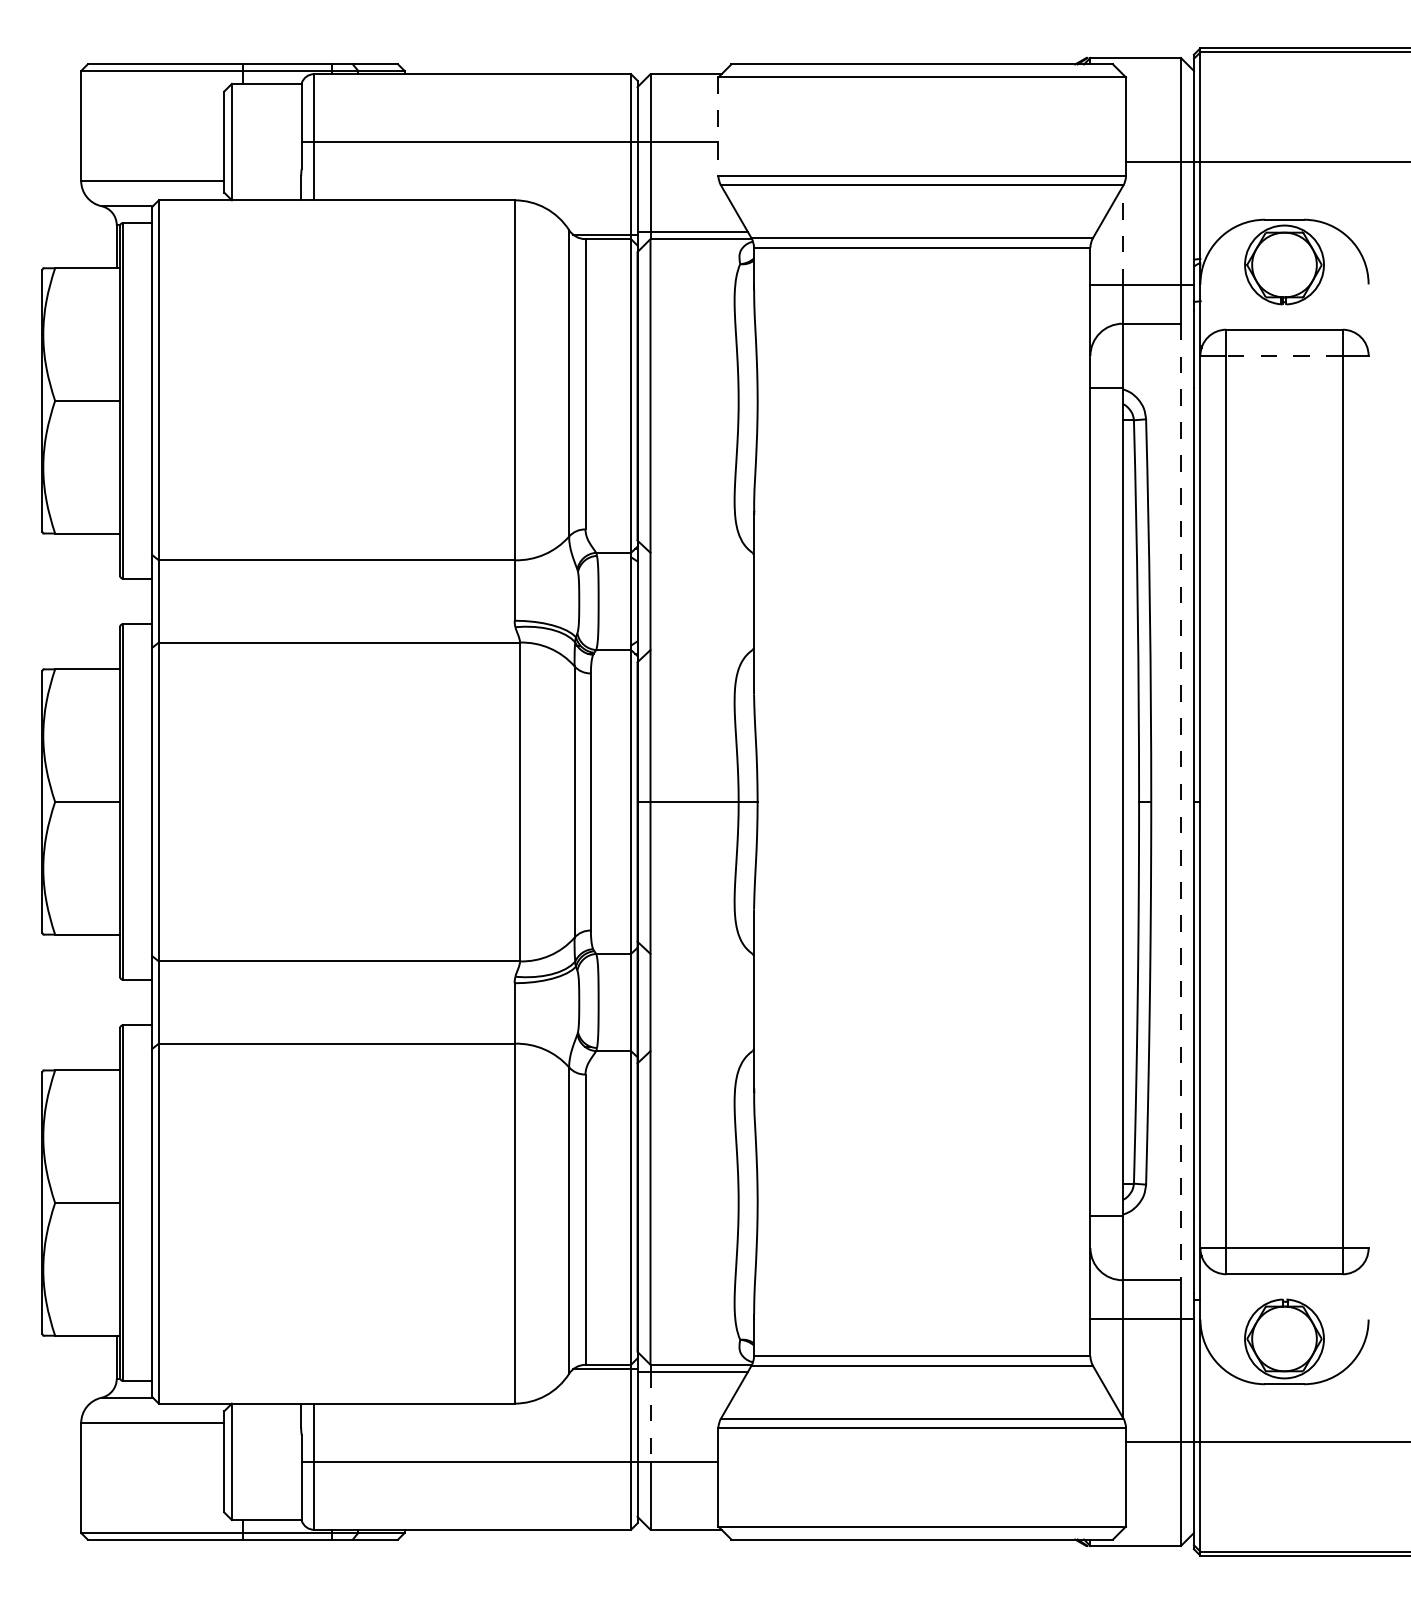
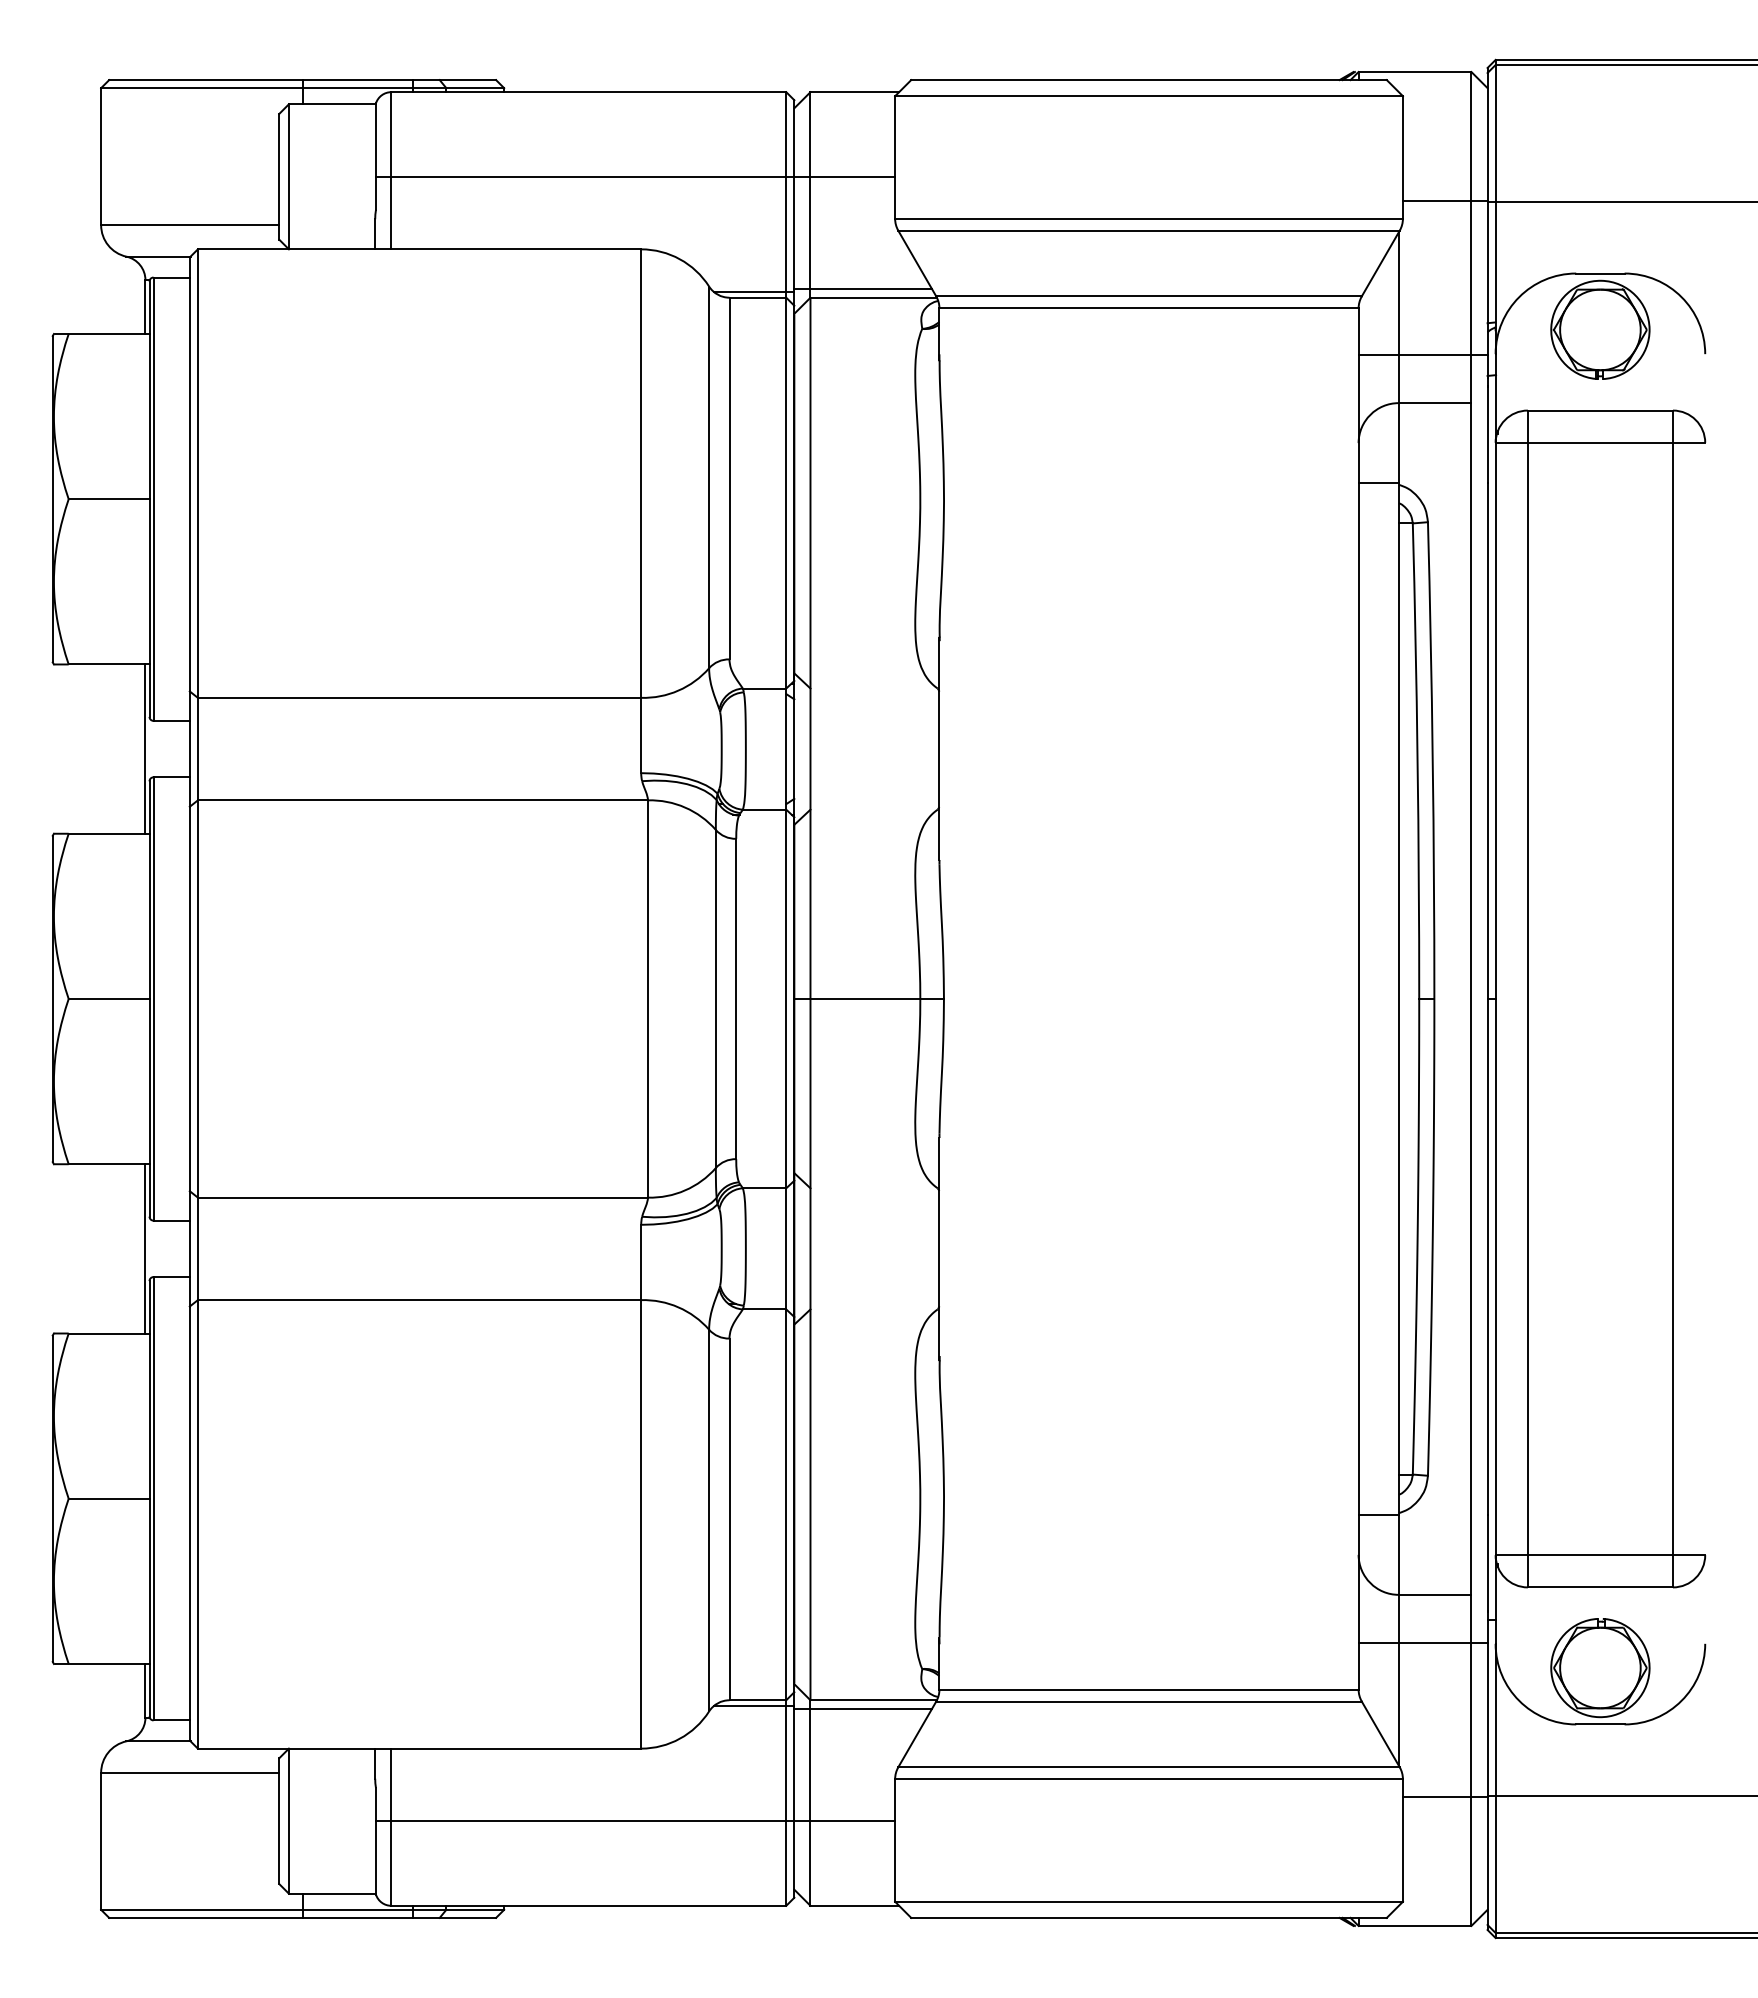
line: (718, 126) -> (895, 157), dashed -> solid
line: (1122, 235) -> (1398, 293), dashed -> solid
line: (1284, 355) -> (1600, 442), dashed -> solid
line: (116, 600) -> (145, 748), added
line: (1181, 802) -> (1471, 999), dashed -> solid
line: (116, 1002) -> (145, 1248), added
line: (650, 1417) -> (810, 1765), dashed -> solid

